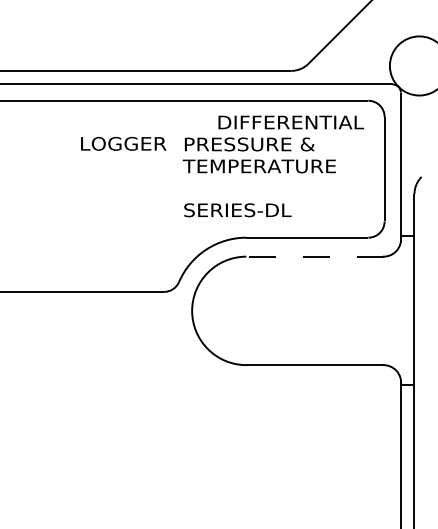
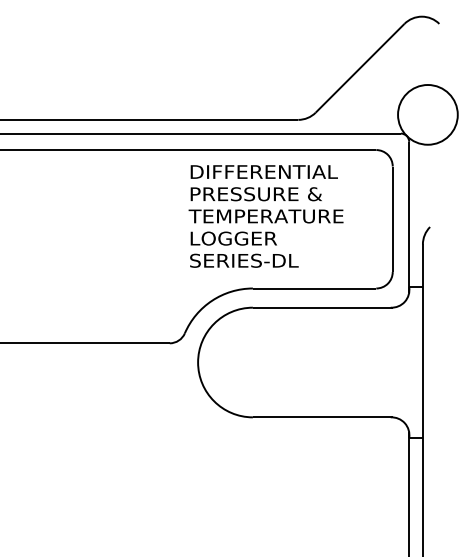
text: (290, 121) -> (263, 171), moved
text: (123, 143) -> (233, 238), moved
line: (315, 256) -> (322, 307), dashed -> solid

